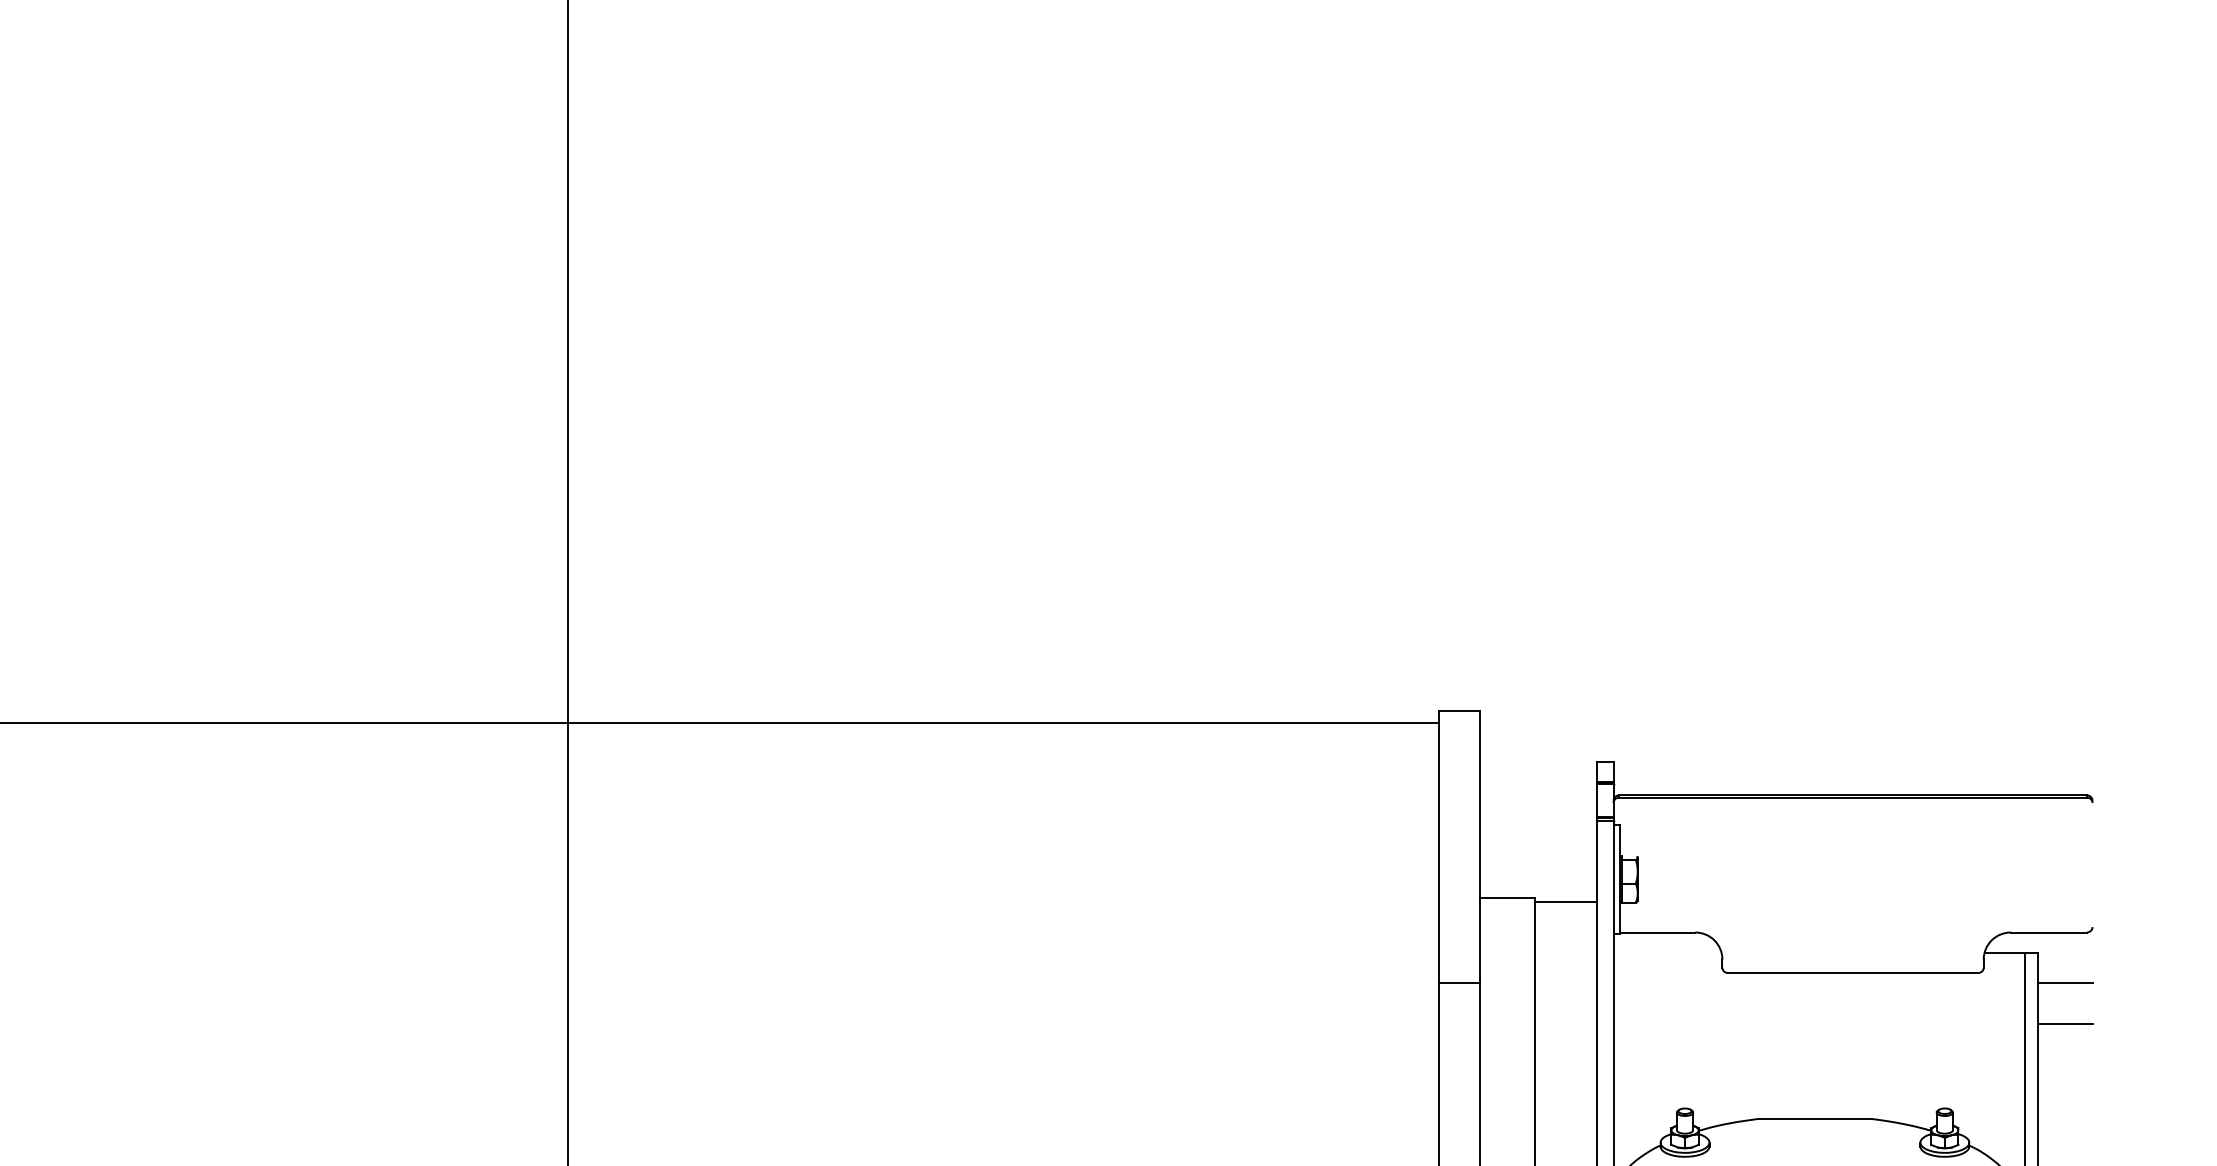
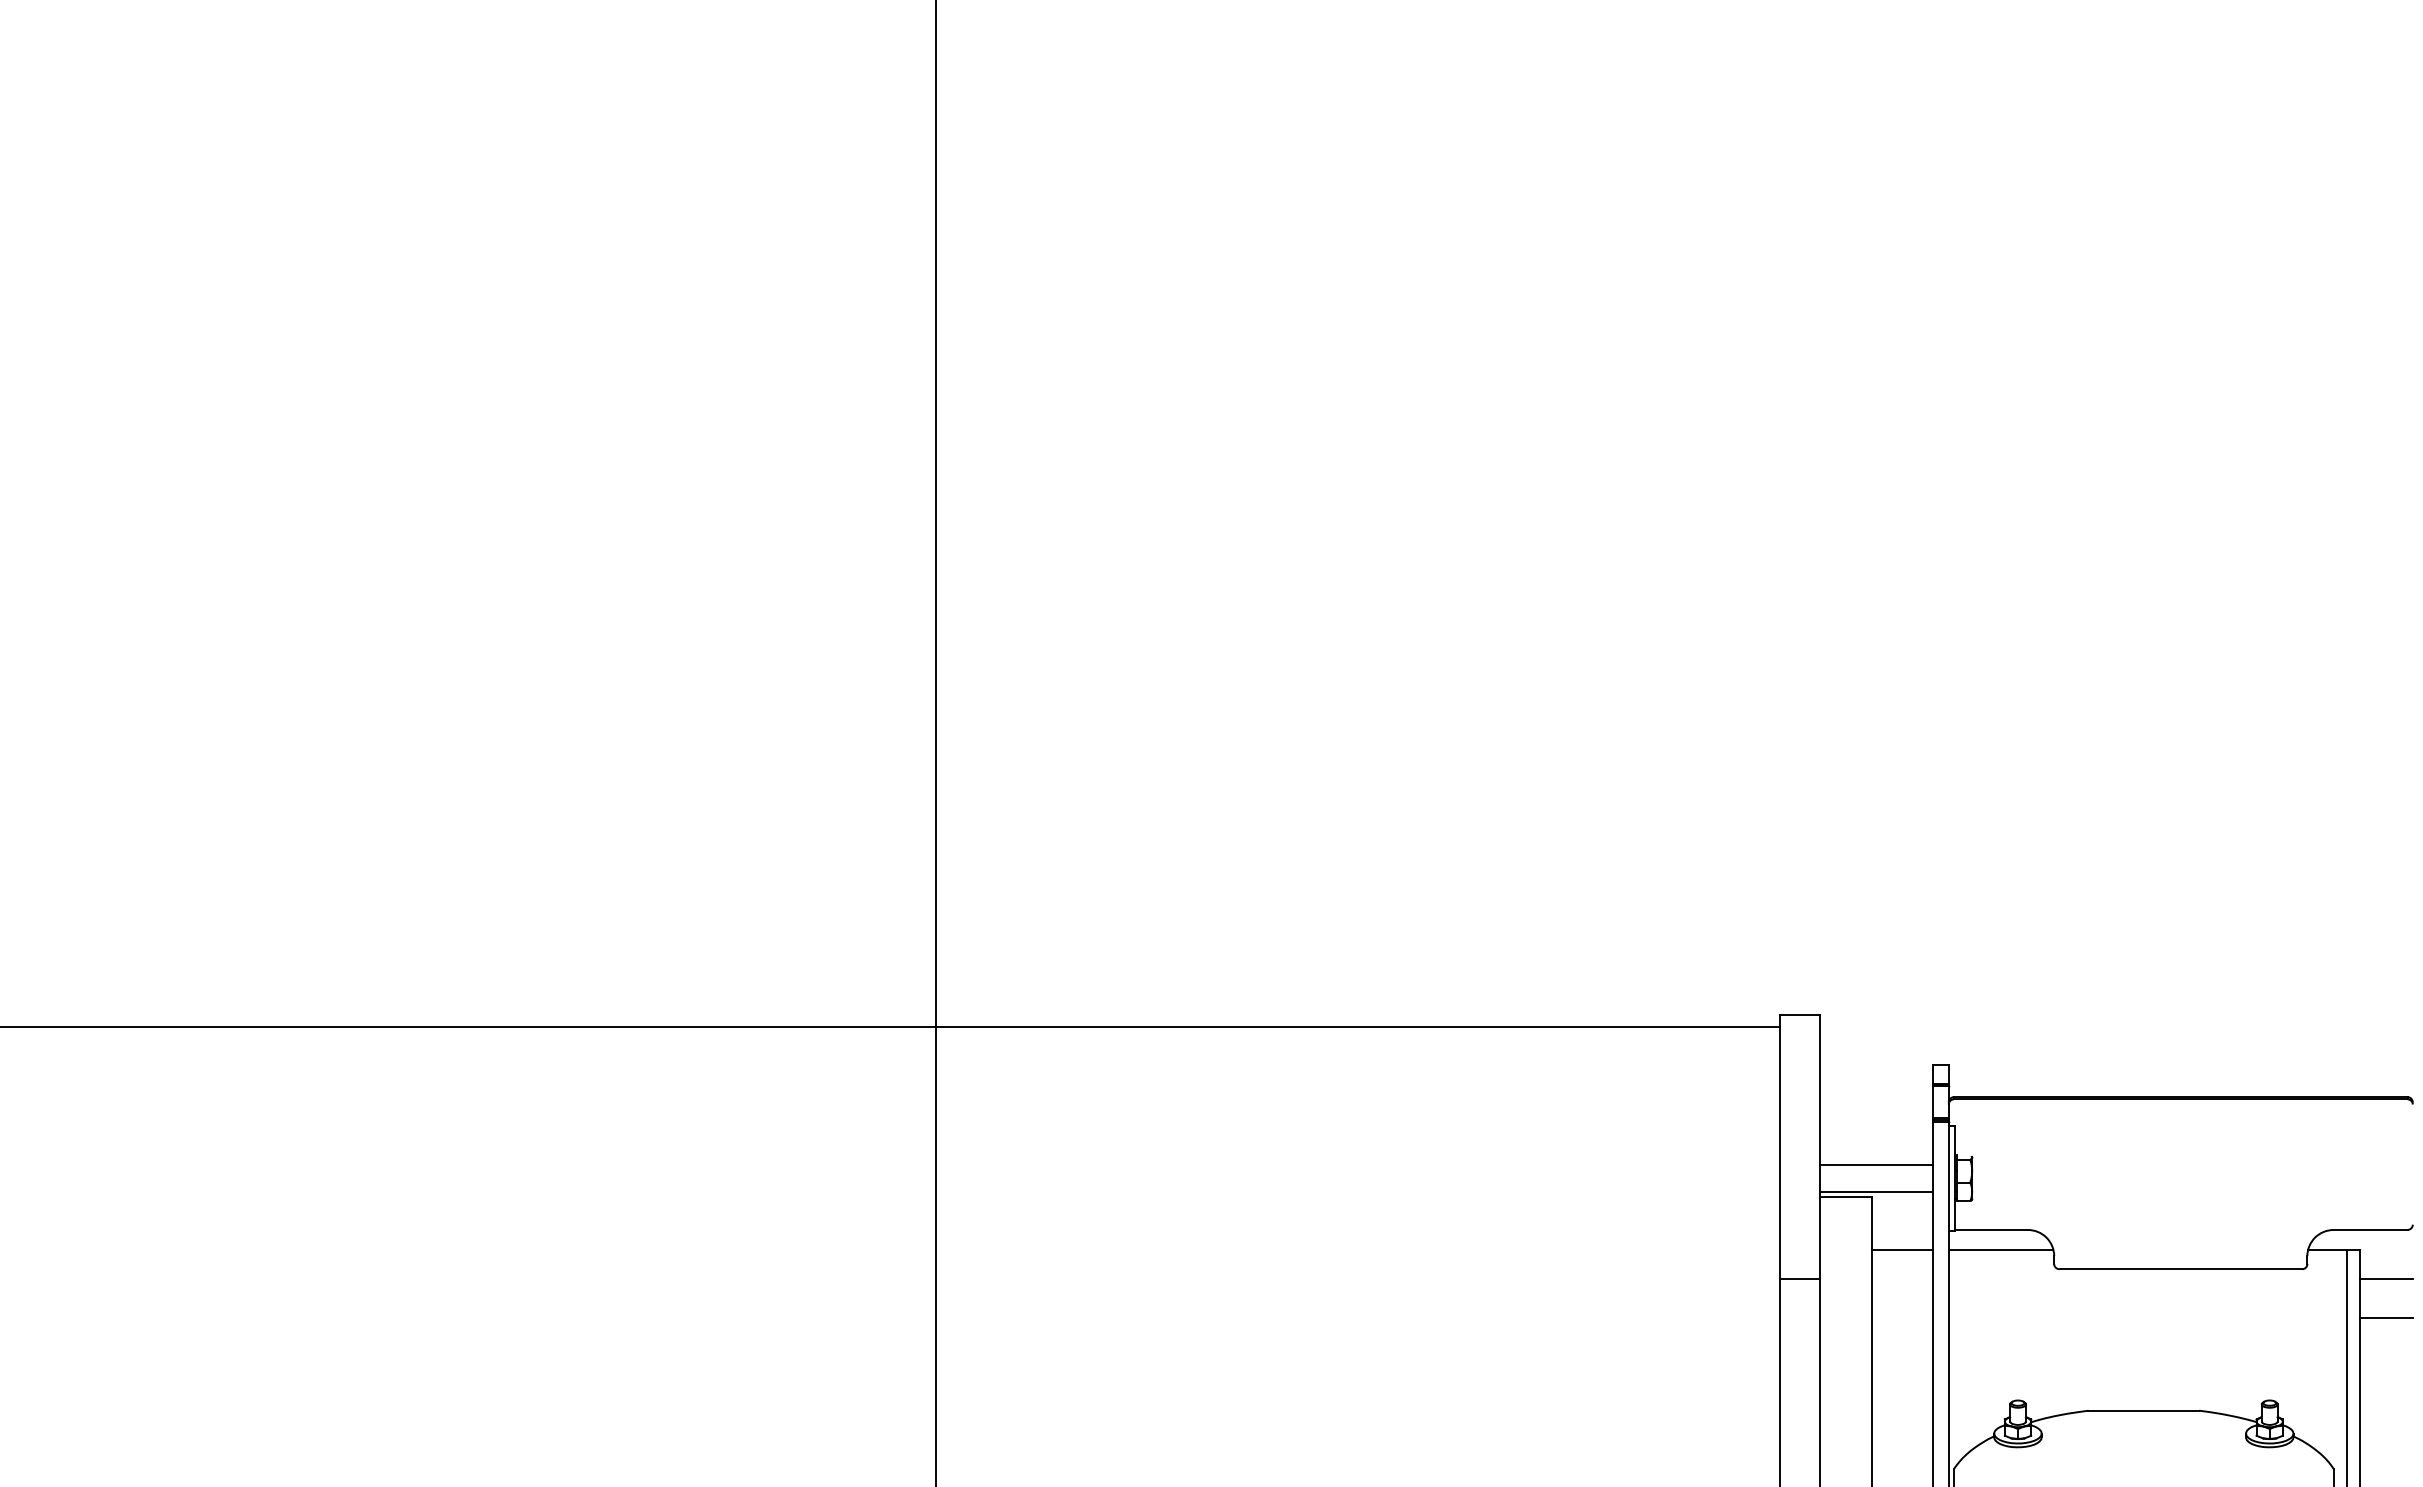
line: (1537, 865) -> (1875, 1165), added
line: (1537, 892) -> (1875, 1191), added
line: (1565, 902) -> (1902, 1249), moved
line: (1666, 952) -> (2000, 1249), added

